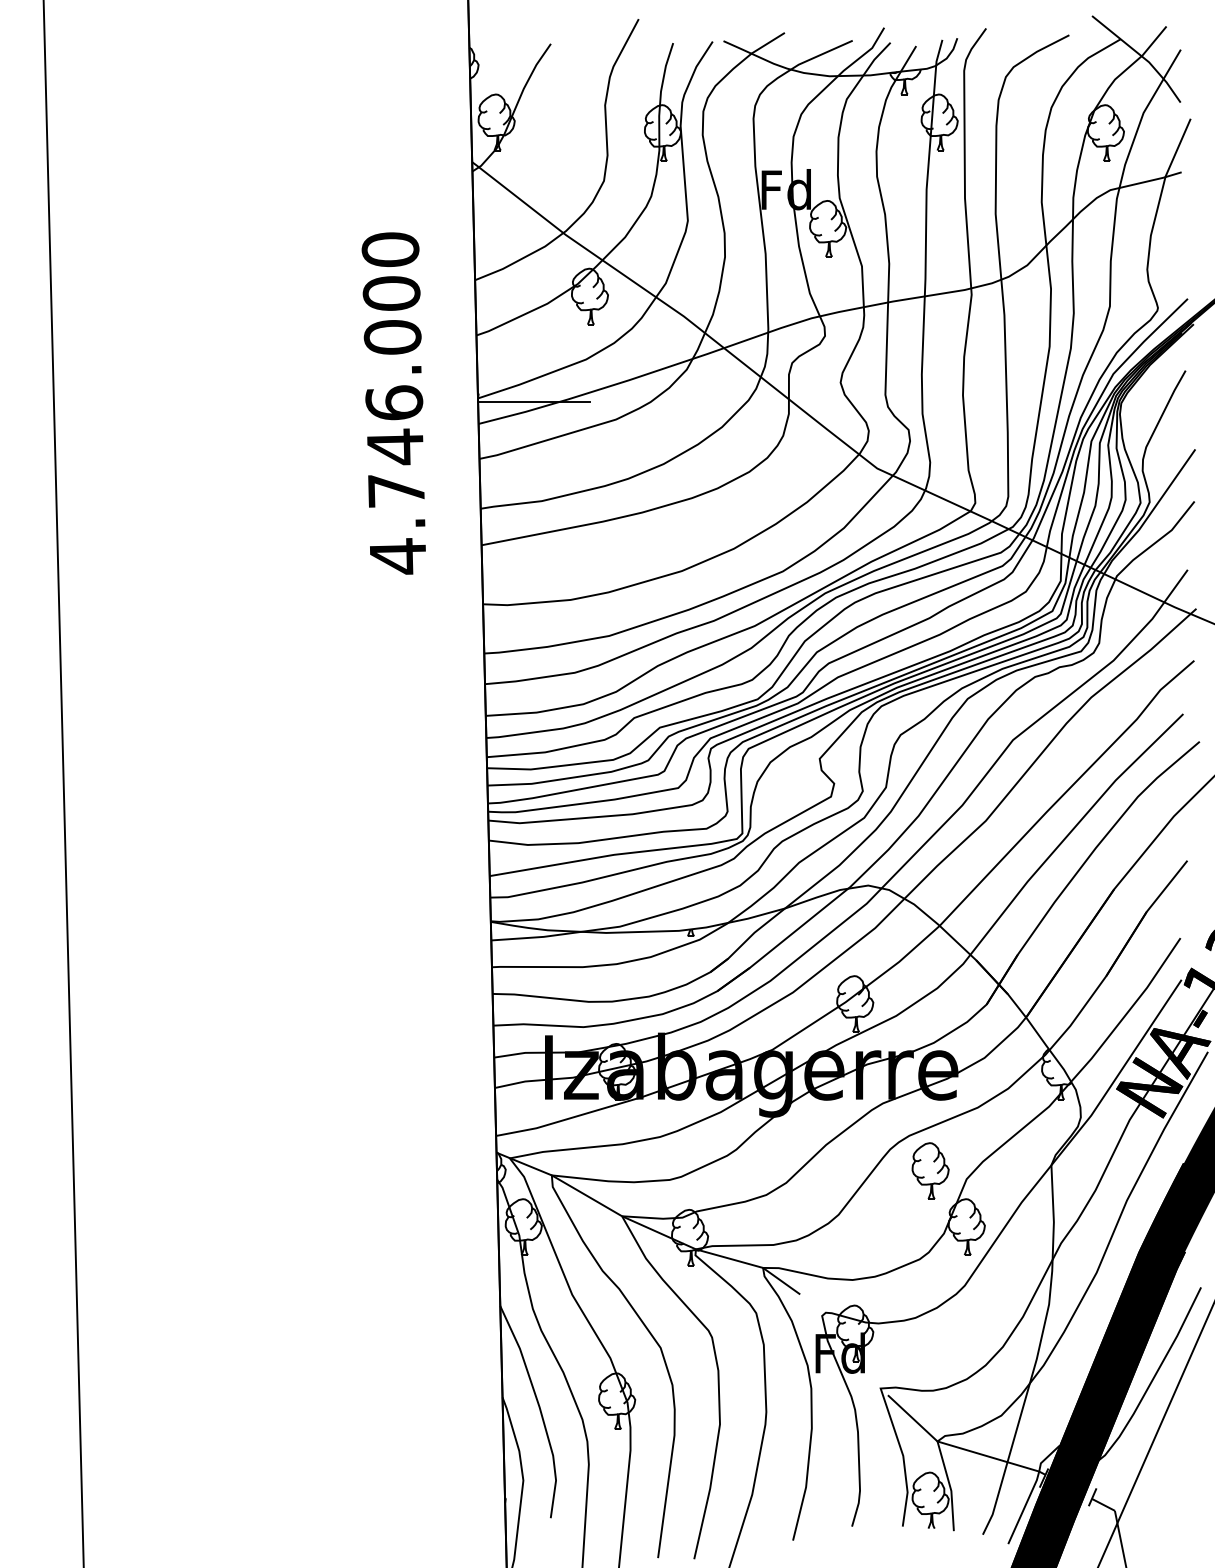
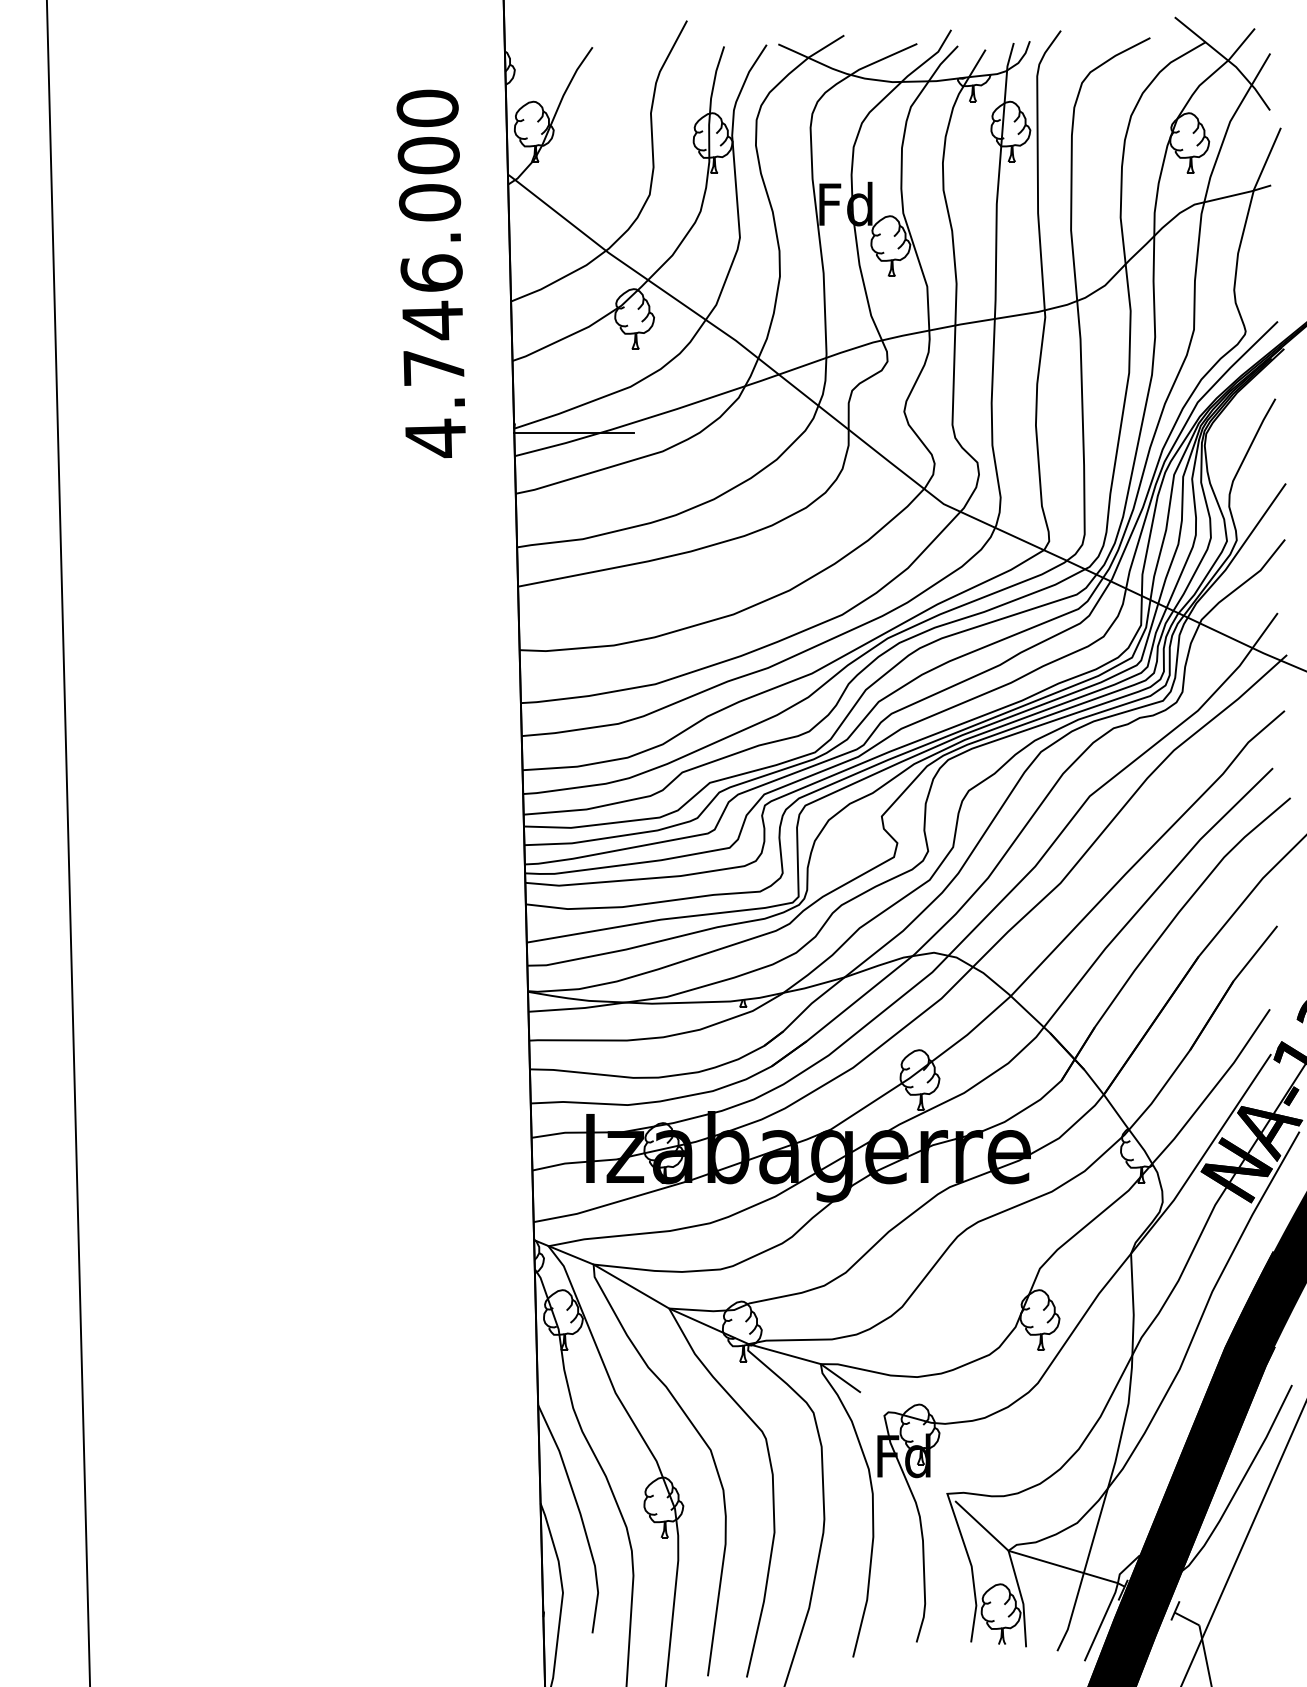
text: (393, 403) -> (430, 273), moved
part: (930, 1170) -> (1000, 1259), removed

